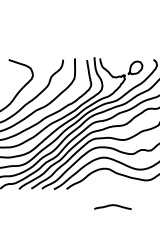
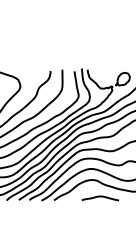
curve: (112, 206) -> (99, 197), moved

